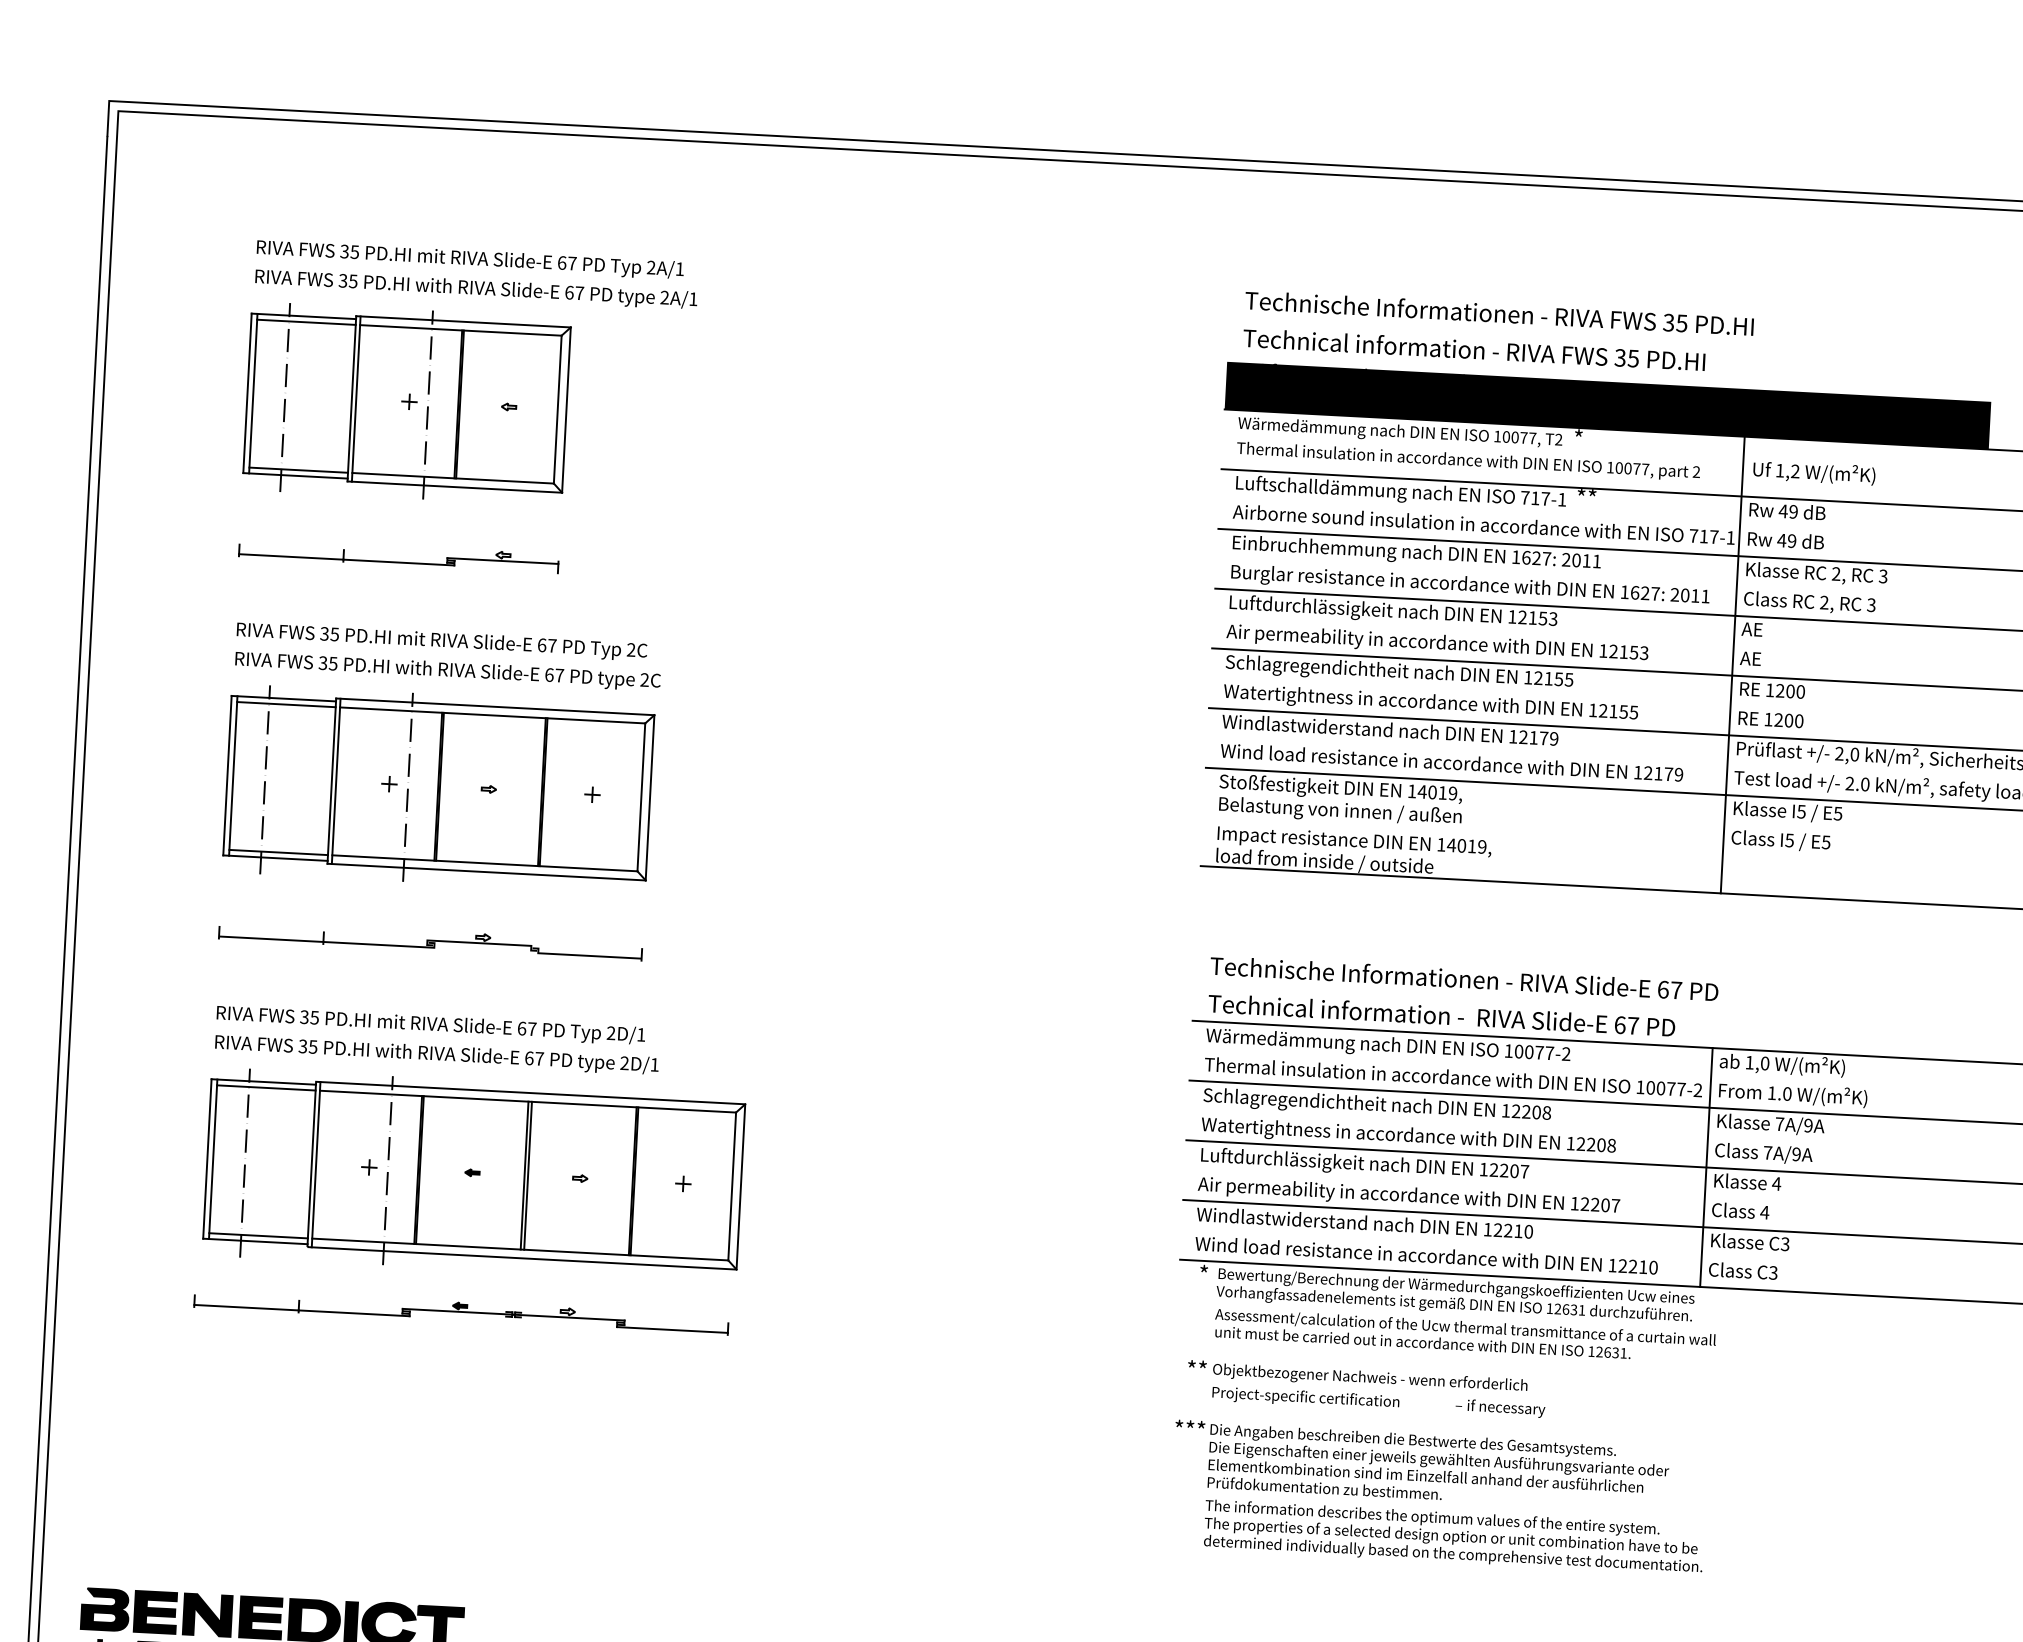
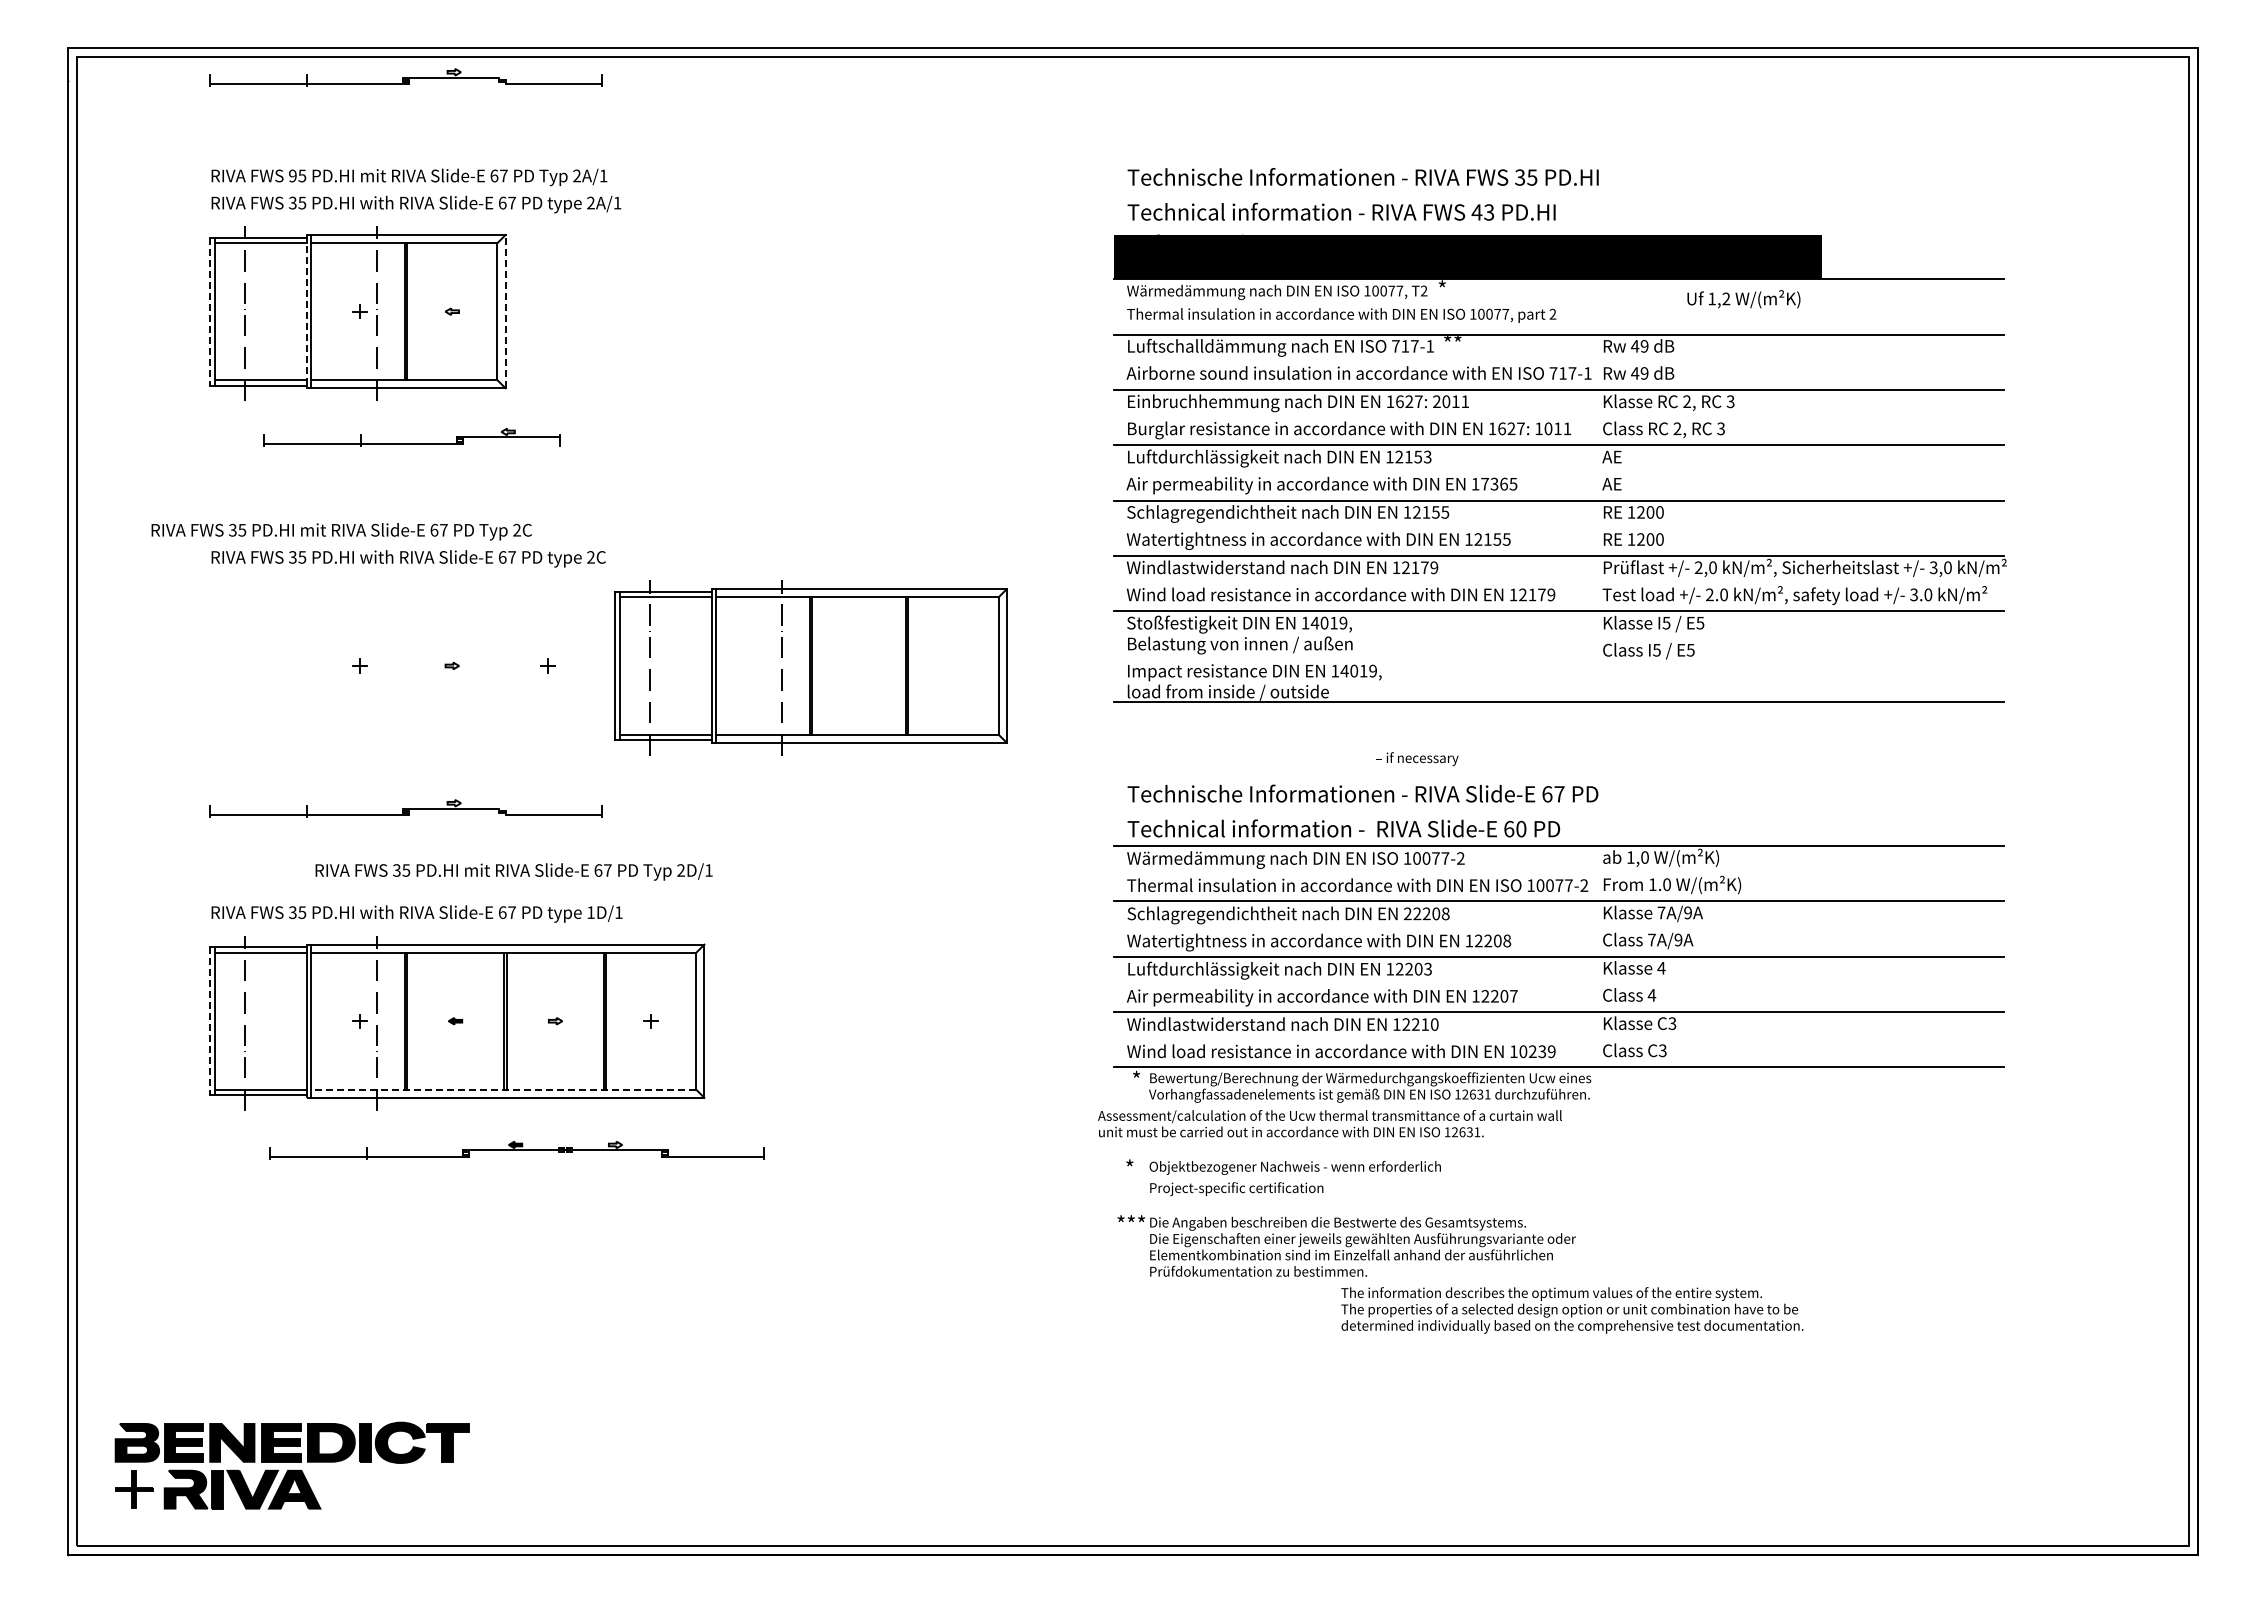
part: (471, 151) -> (405, 77), added
text: (344, 252) -> (292, 176), 35 -> 95
text: (1626, 358) -> (1482, 212), 35 -> 43
line: (247, 393) -> (209, 311), solid -> dashed
line: (351, 398) -> (306, 311), solid -> dashed
line: (566, 409) -> (505, 311), solid -> dashed
text: (1813, 473) -> (1743, 299), moved
part: (398, 555) -> (411, 437), moved
text: (1674, 594) -> (1538, 428), 2011 -> 1011
text: (441, 641) -> (341, 531), moved
text: (1629, 651) -> (1499, 483), 12153 -> 17365
line: (1732, 664) -> (1595, 490), removed
part: (438, 788) -> (810, 667), moved
text: (430, 1024) -> (513, 871), moved
text: (1633, 1025) -> (1521, 828), 67 -> 60
text: (624, 1063) -> (590, 912), 2D/1 -> 1D/1
text: (1505, 1110) -> (1407, 913), 12208 -> 22208
line: (206, 1159) -> (209, 1021), solid -> dashed
line: (1706, 1167) -> (1595, 956), removed
text: (1525, 1170) -> (1428, 968), 12207 -> 12203
line: (520, 1249) -> (503, 1089), solid -> dashed
text: (1638, 1266) -> (1537, 1051), 12210 -> 10239
part: (460, 1312) -> (516, 1150), moved
text: (1464, 1335) -> (1329, 1123), moved
text: (1202, 1363) -> (1139, 1162), ** -> *
text: (1500, 1407) -> (1417, 758), moved
text: (1454, 1537) -> (1572, 1310), moved

